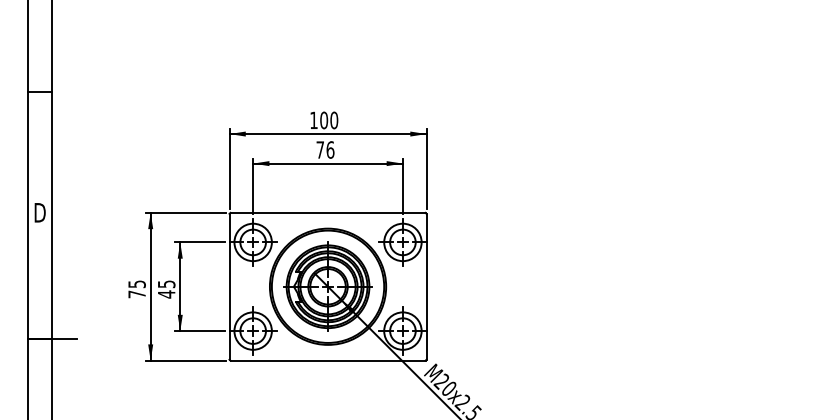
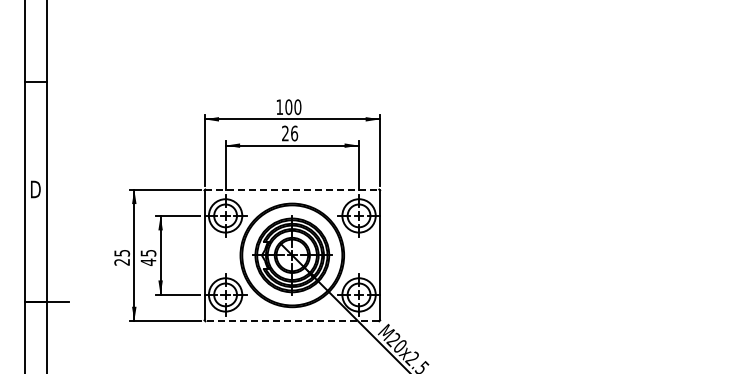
text: (320, 149) -> (285, 133), 76 -> 26
line: (328, 212) -> (292, 189), solid -> dashed
text: (136, 294) -> (121, 262), 75 -> 25
line: (328, 360) -> (292, 321), solid -> dashed

